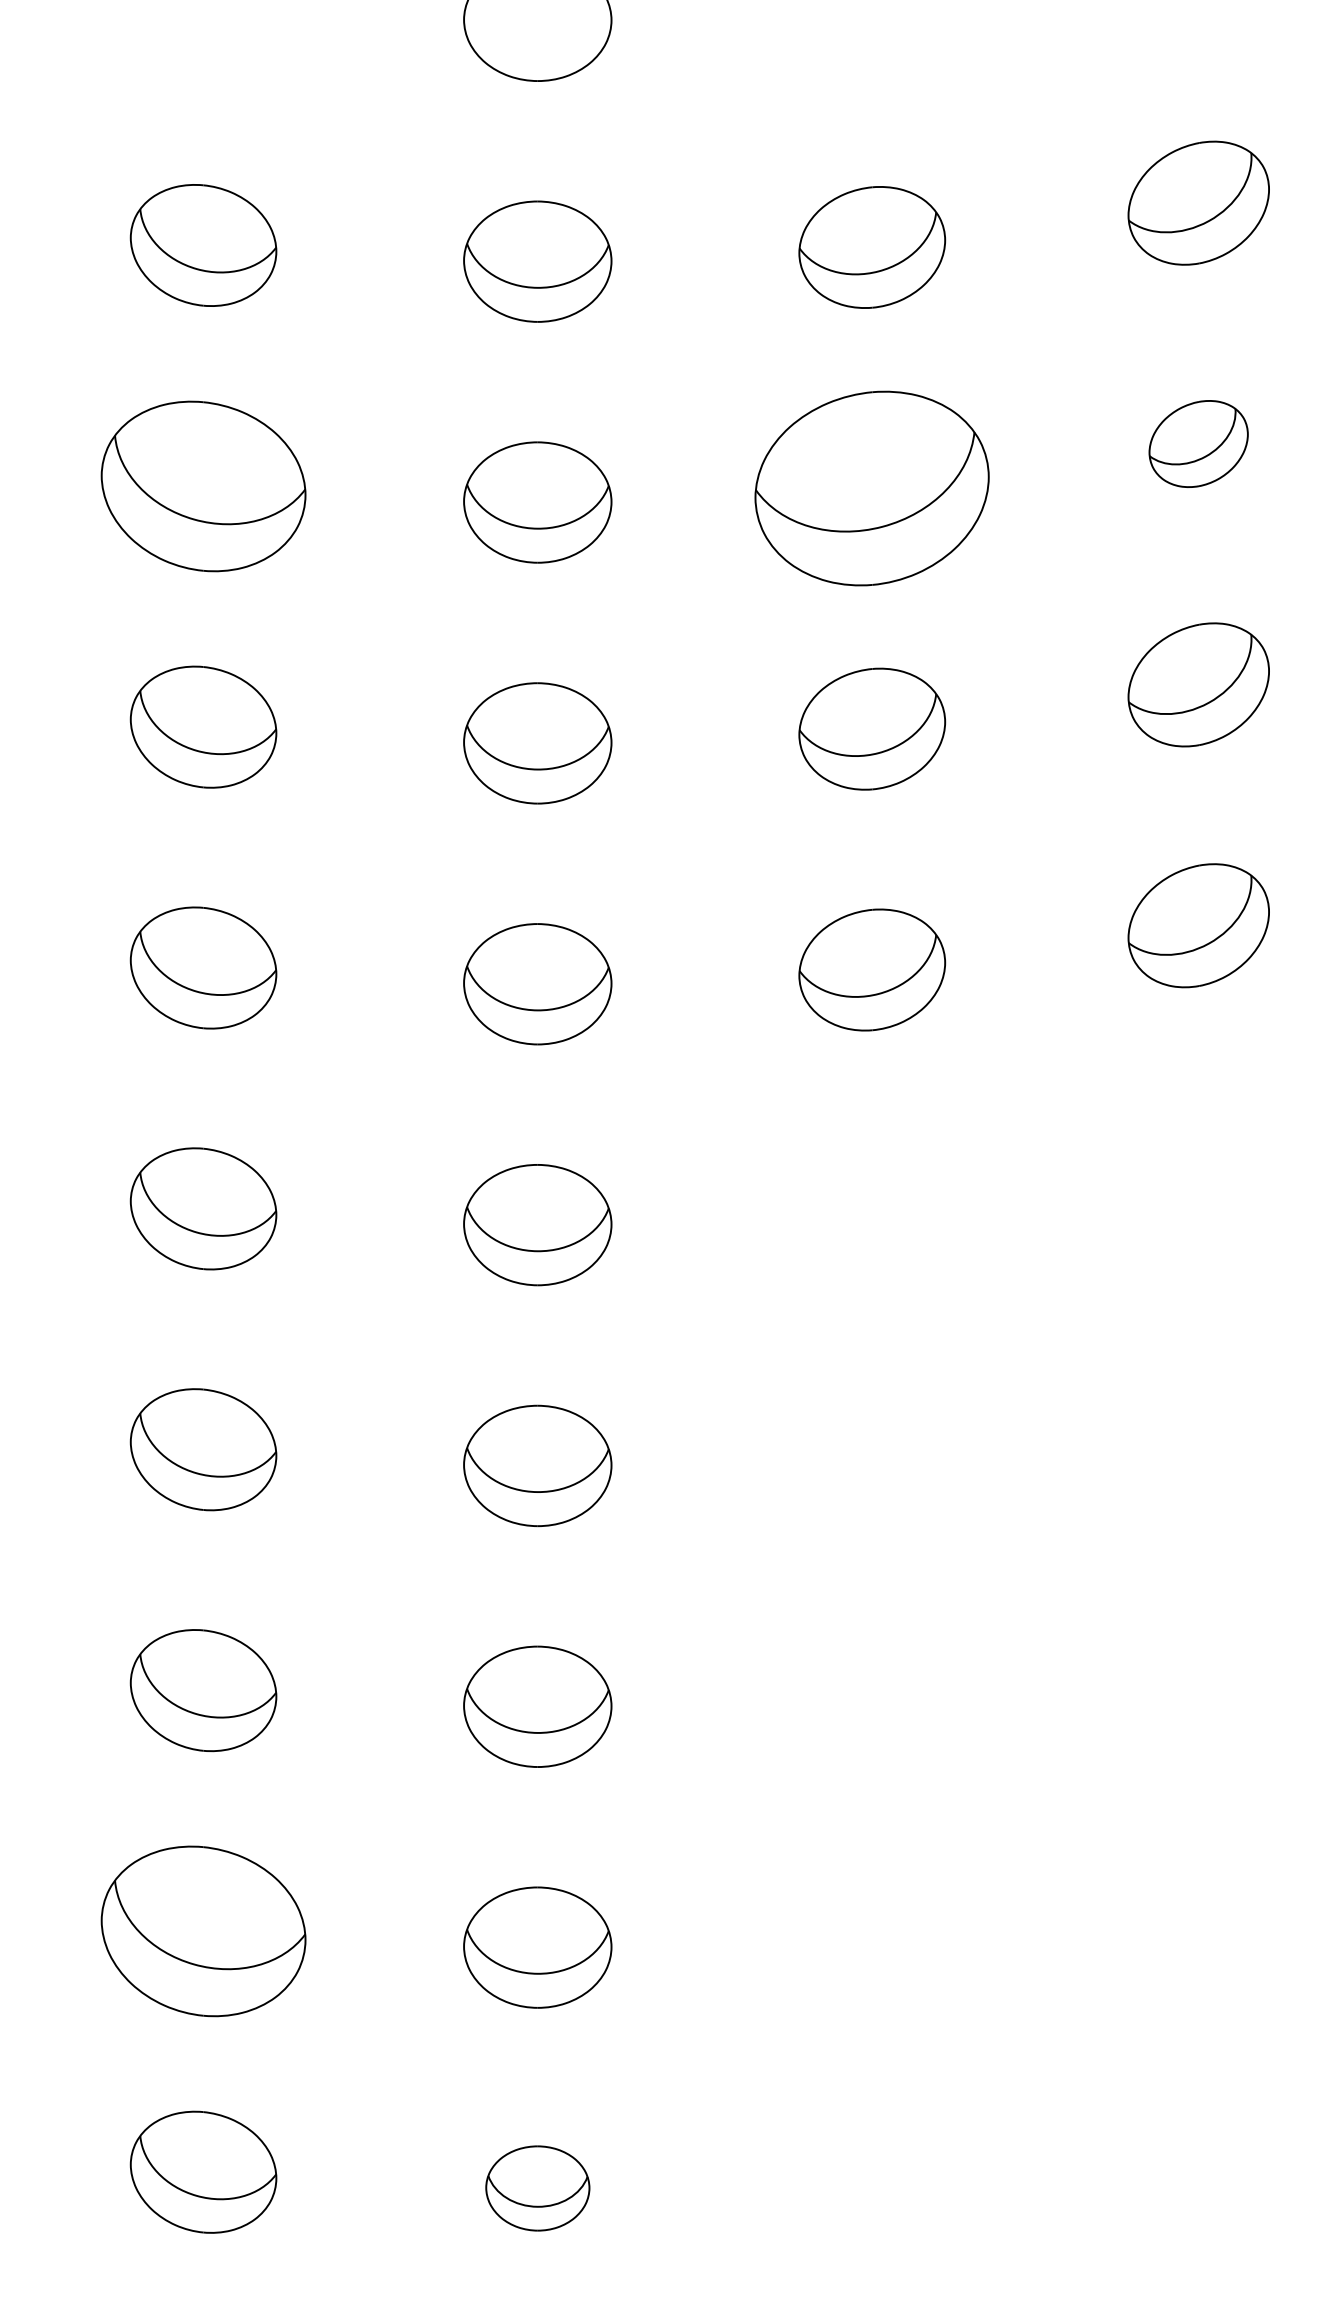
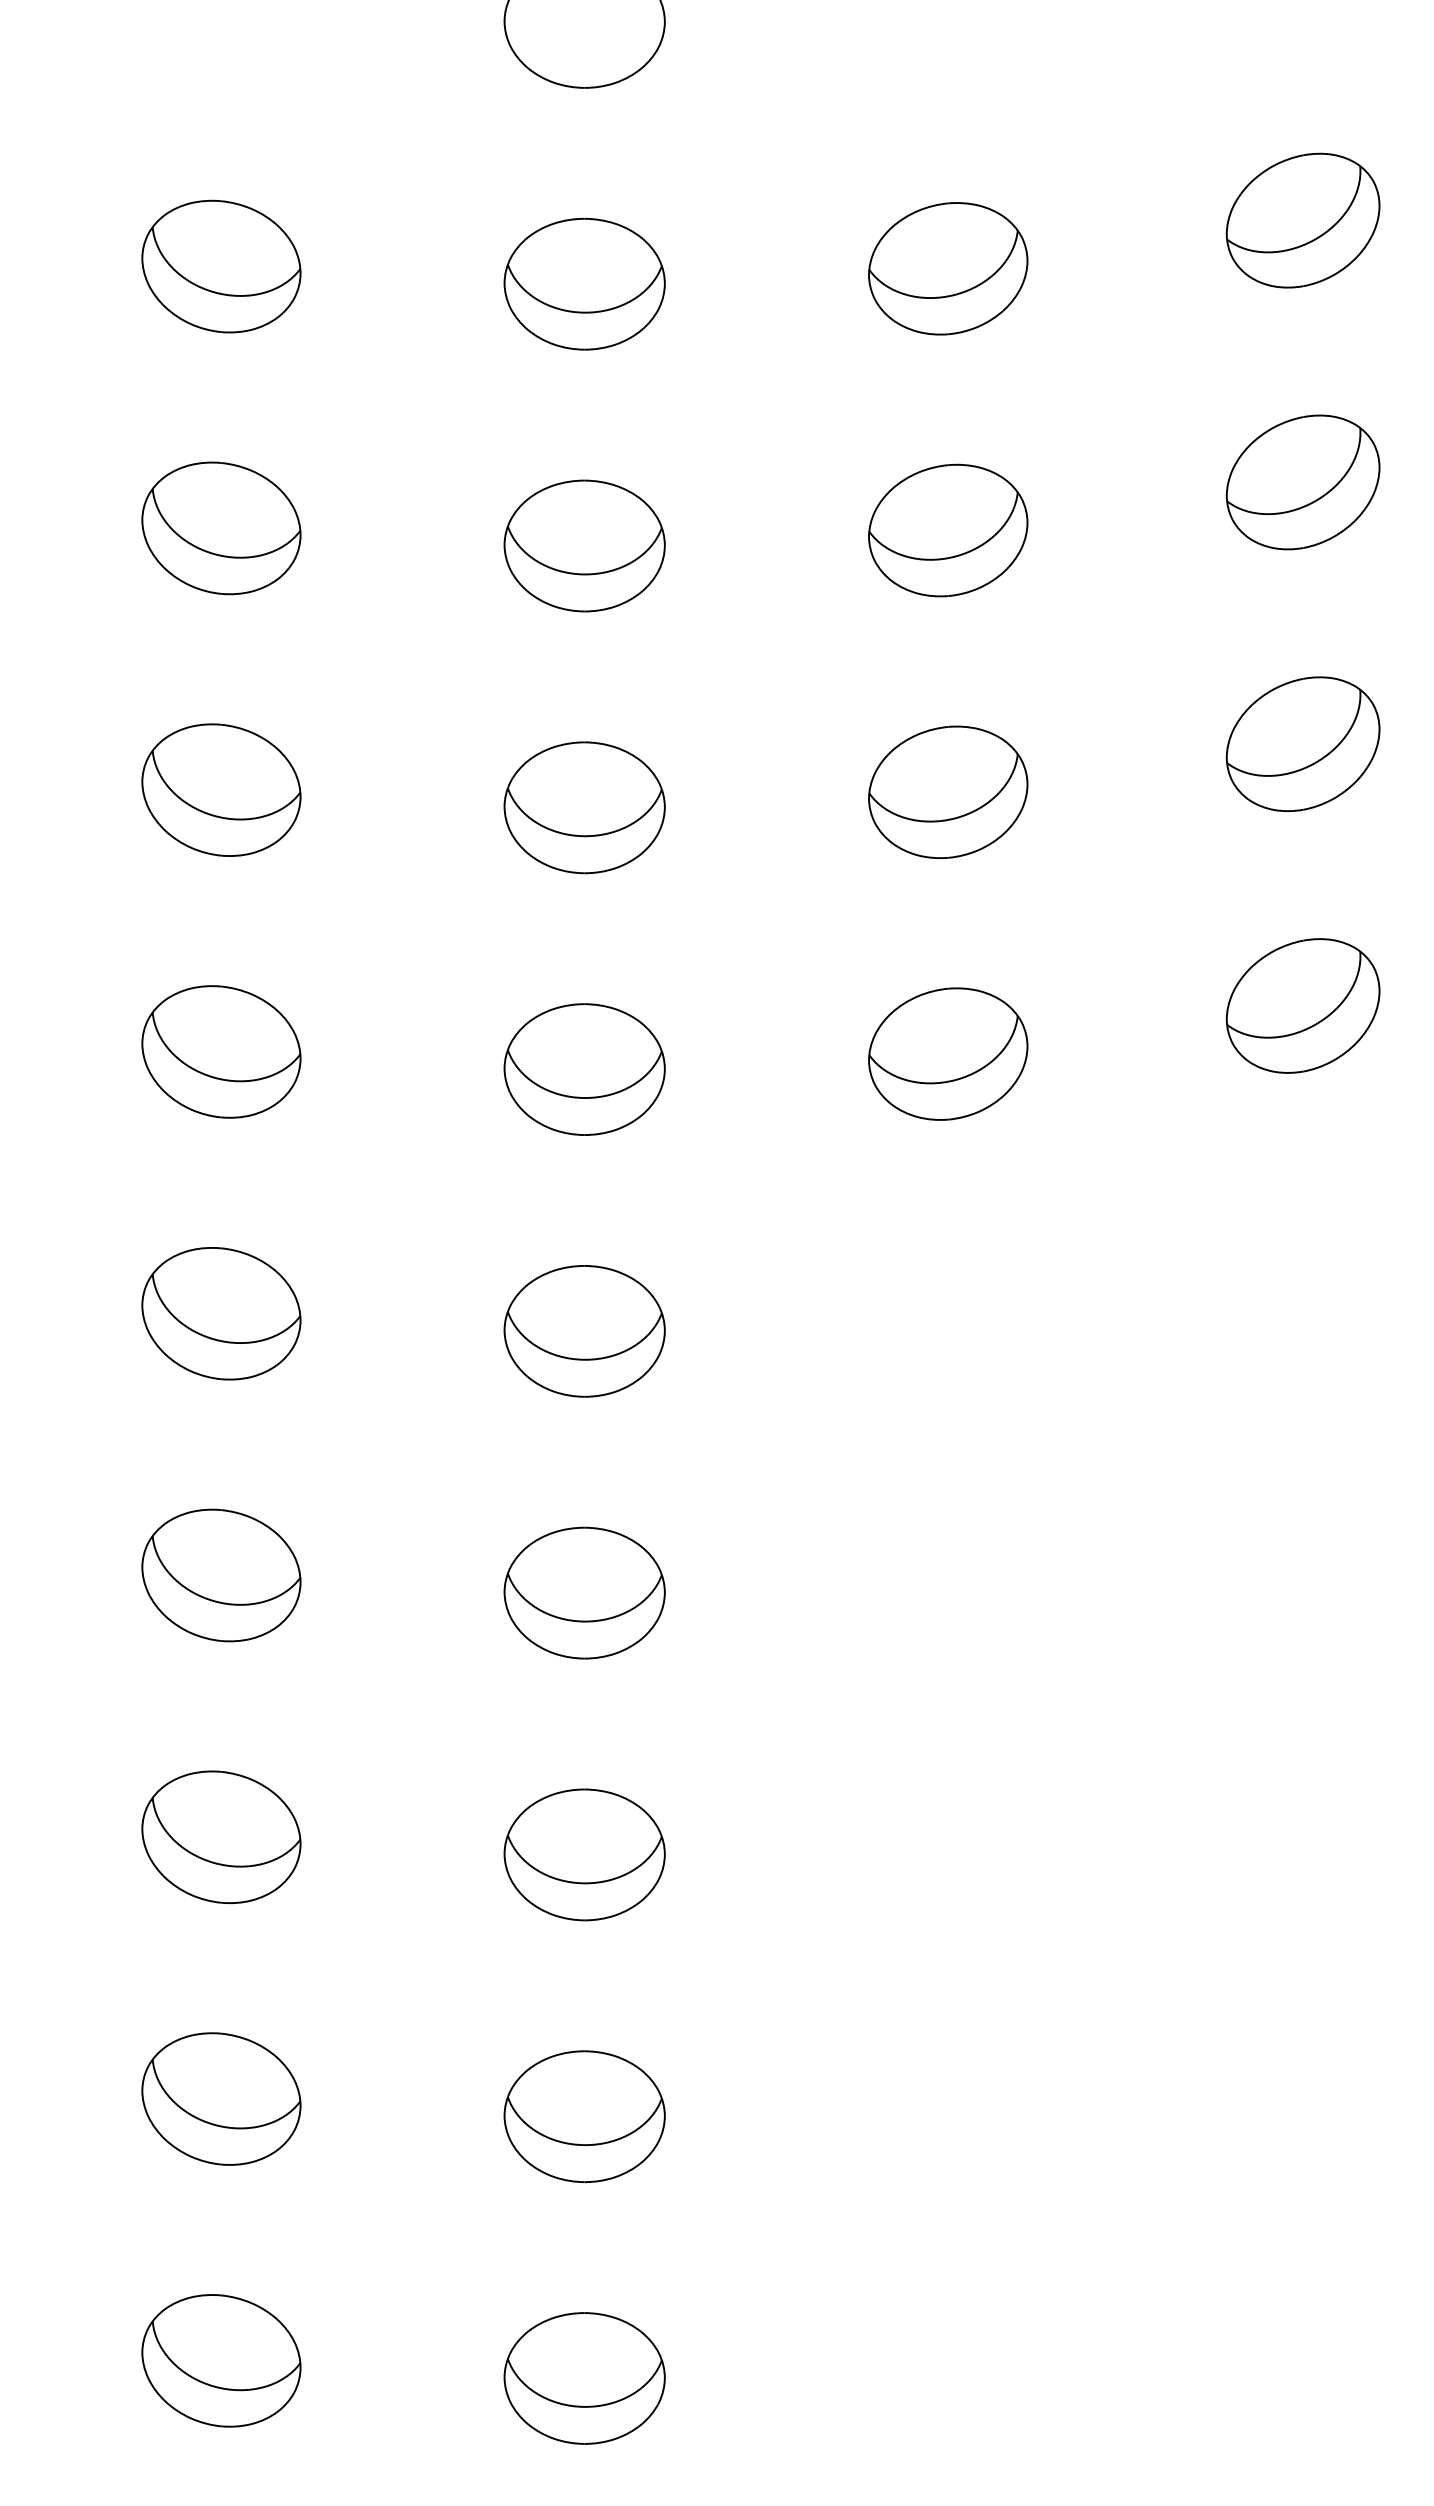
part: (1198, 443) -> (1302, 481), size x1.43
part: (203, 485) -> (221, 527), size x0.71
part: (872, 487) -> (948, 529), size x0.62
part: (203, 1931) -> (221, 2099), size x0.71
part: (537, 2188) -> (584, 2378), size x1.43

